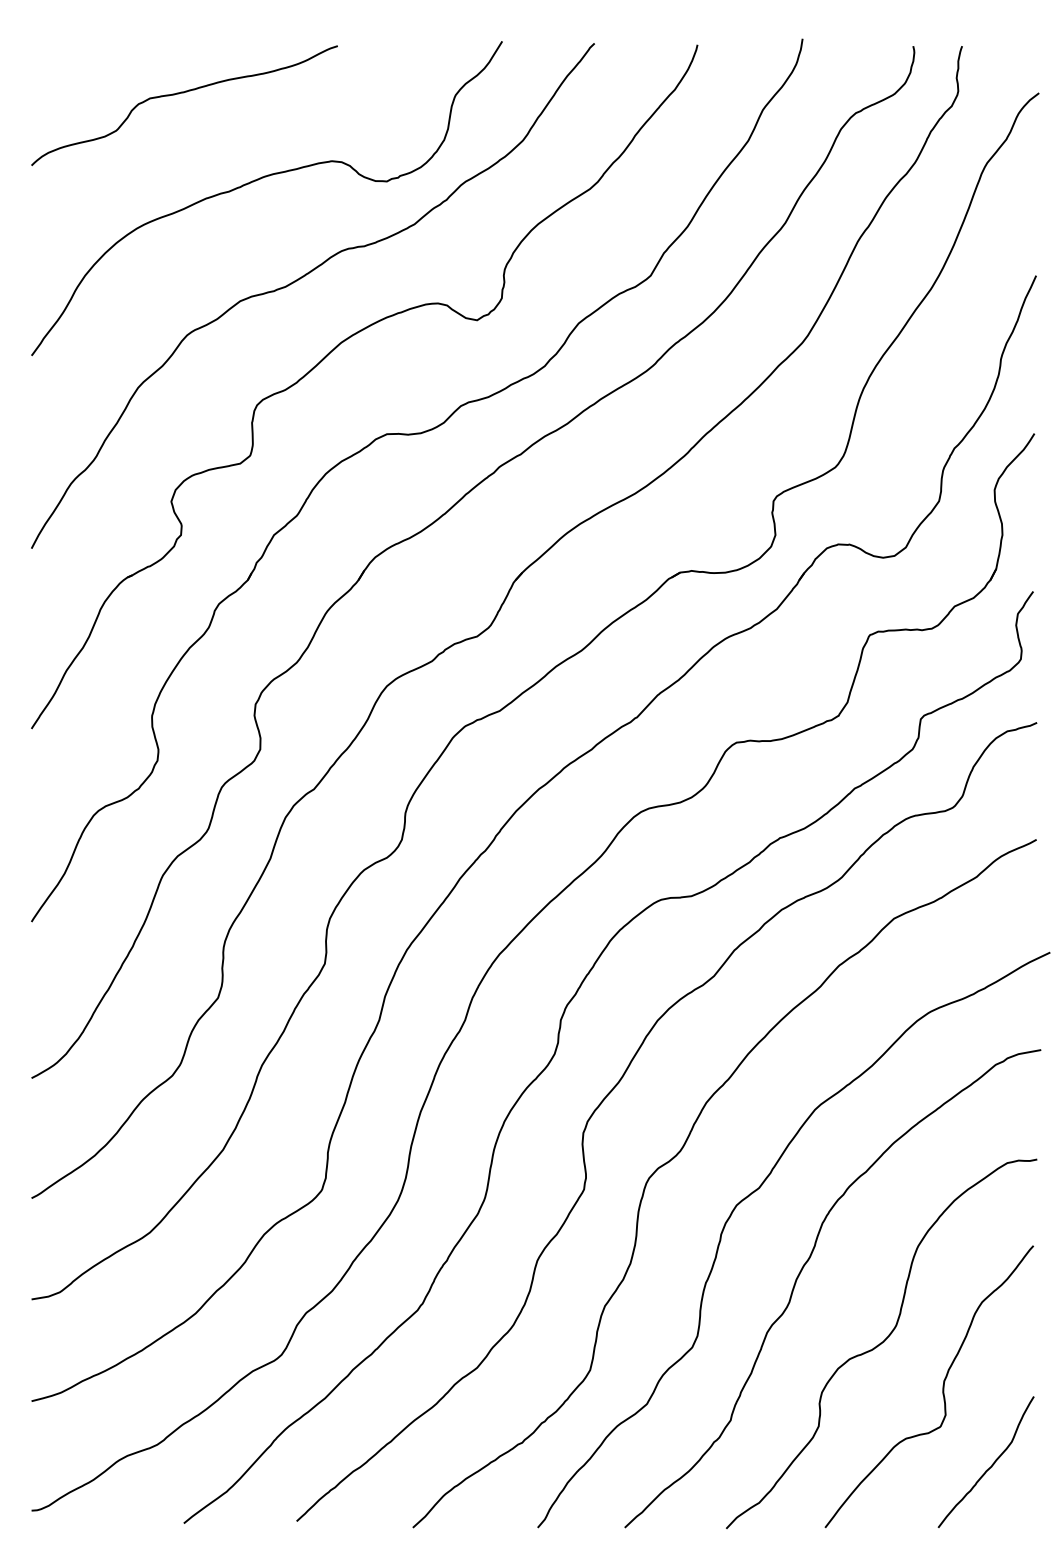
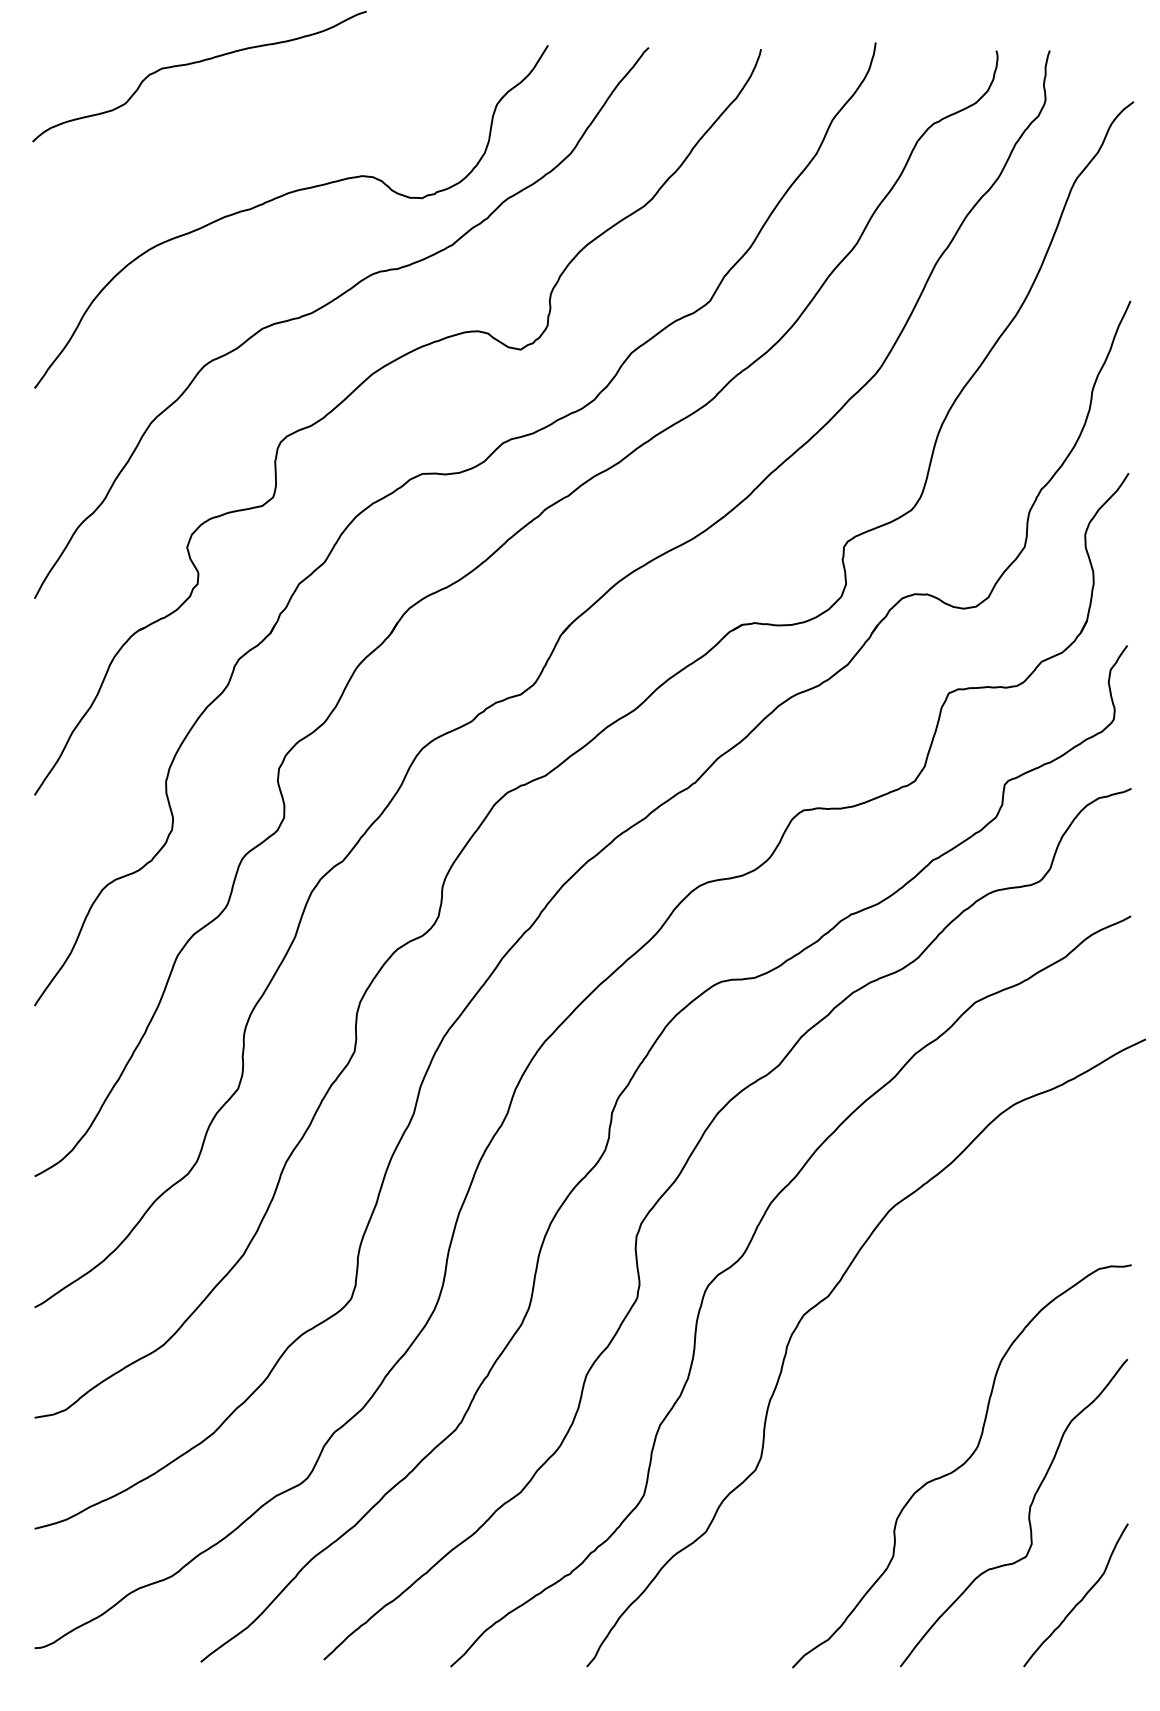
curve: (181, 93) -> (196, 63), moved
curve: (801, 1272) -> (874, 1388), removed

